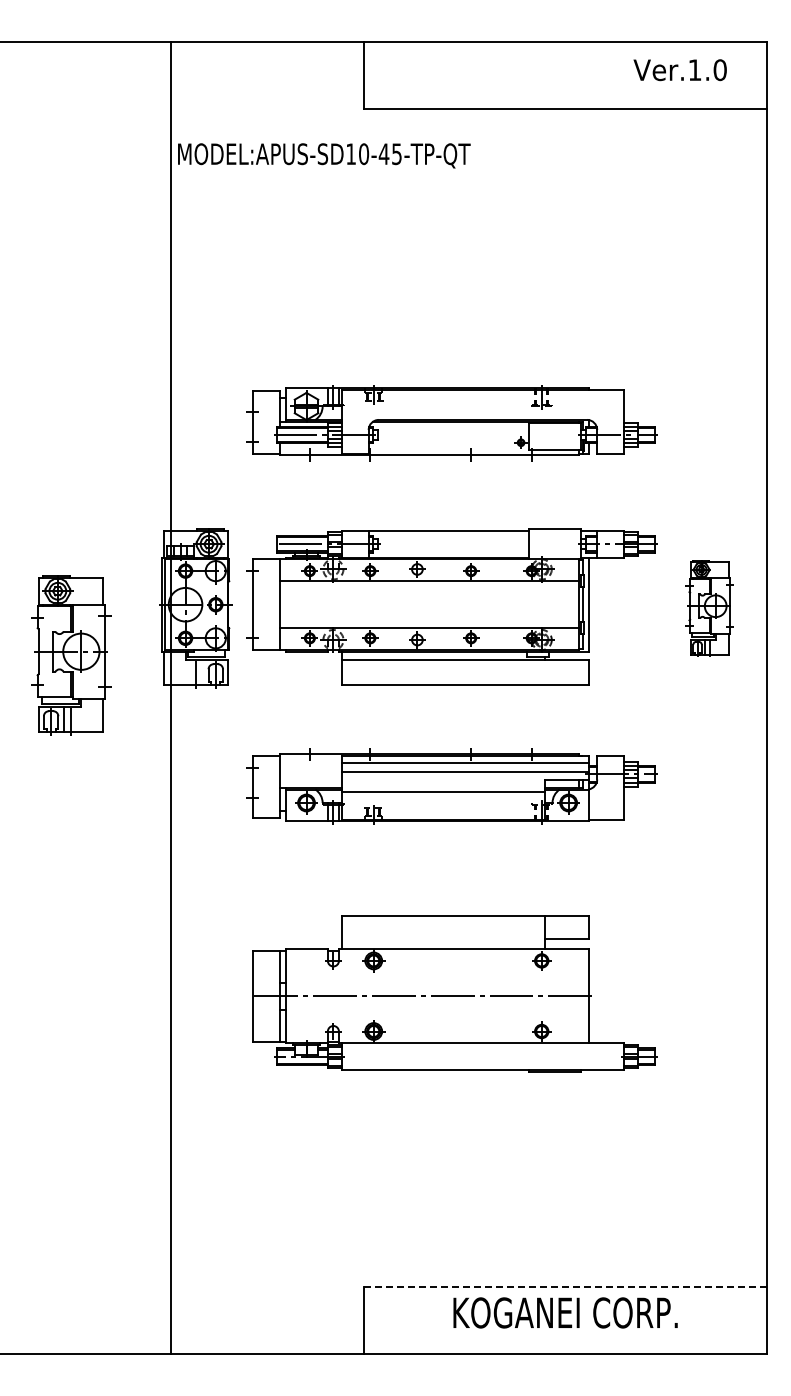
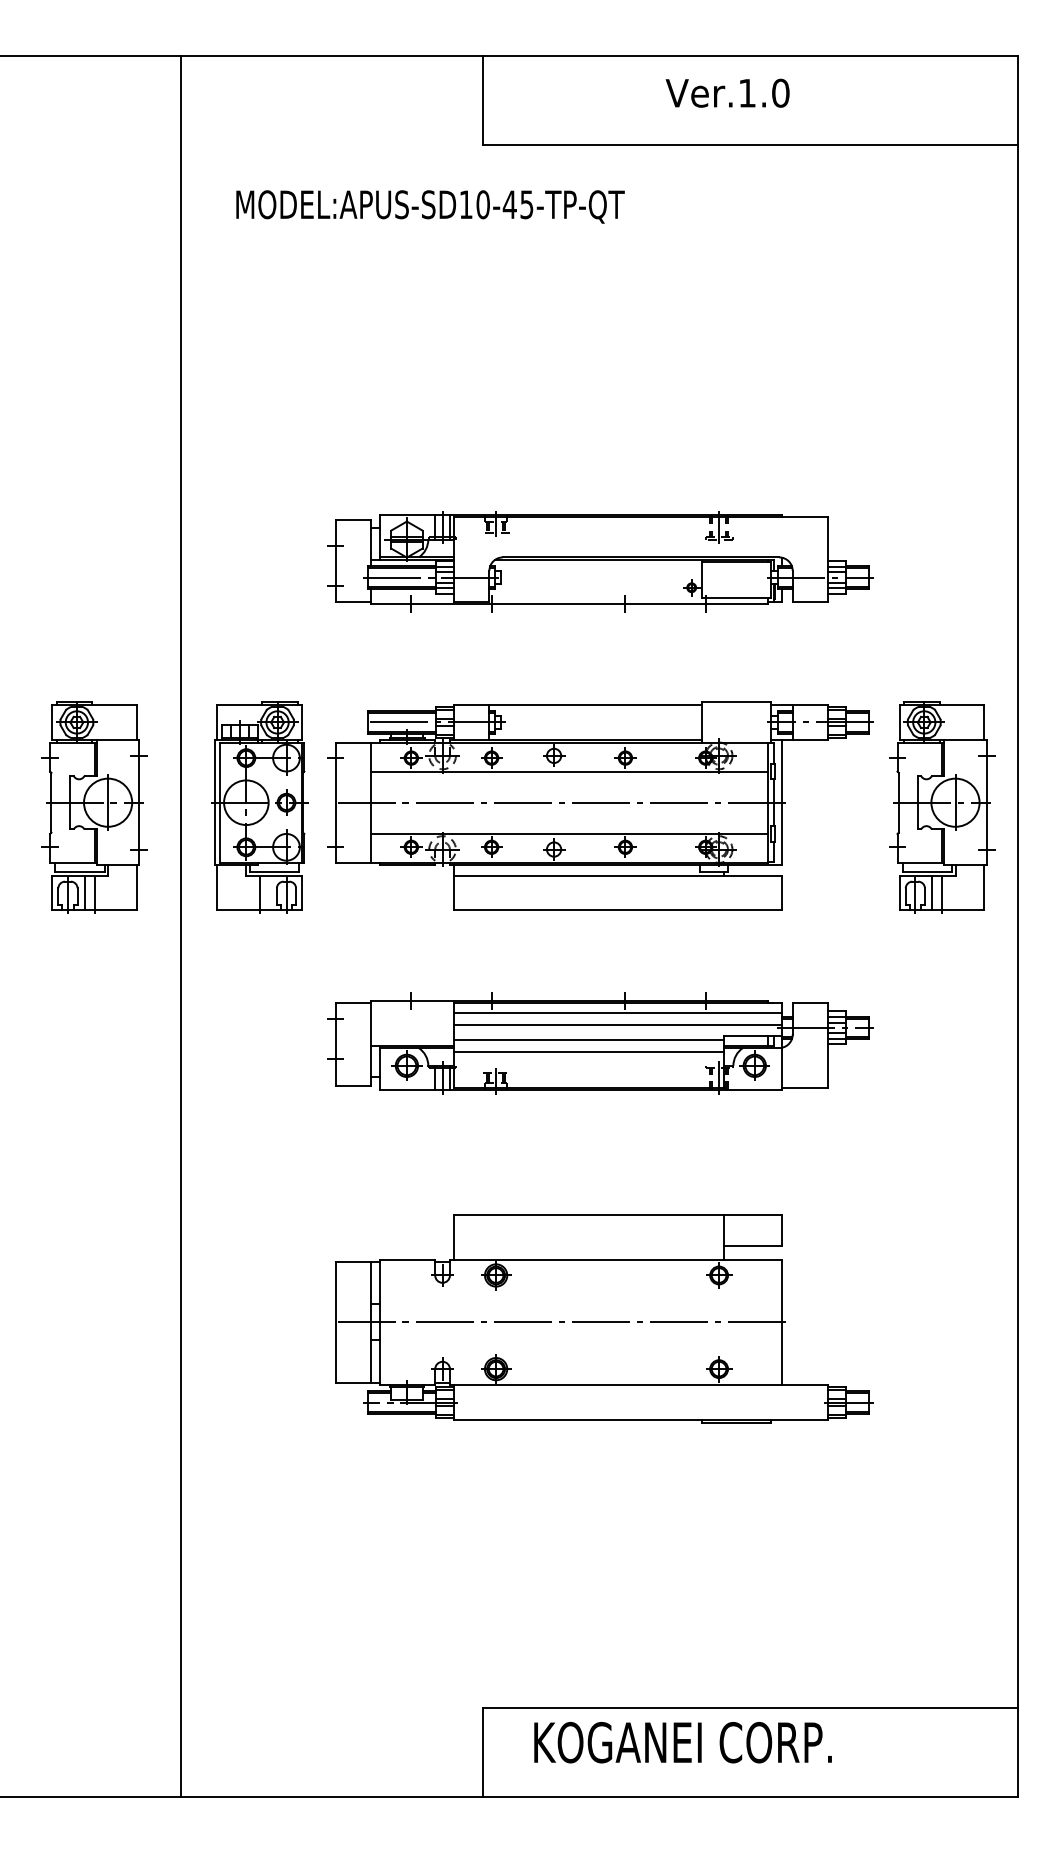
text: (679, 70) -> (726, 93), moved
line: (420, 604) -> (558, 802), added
part: (709, 608) -> (941, 807), size x1.67
part: (71, 655) -> (94, 807), moved
line: (171, 697) -> (181, 925), moved
line: (443, 783) -> (588, 1039), added
line: (565, 1286) -> (750, 1707), dashed -> solid
text: (565, 1312) -> (682, 1742), moved

